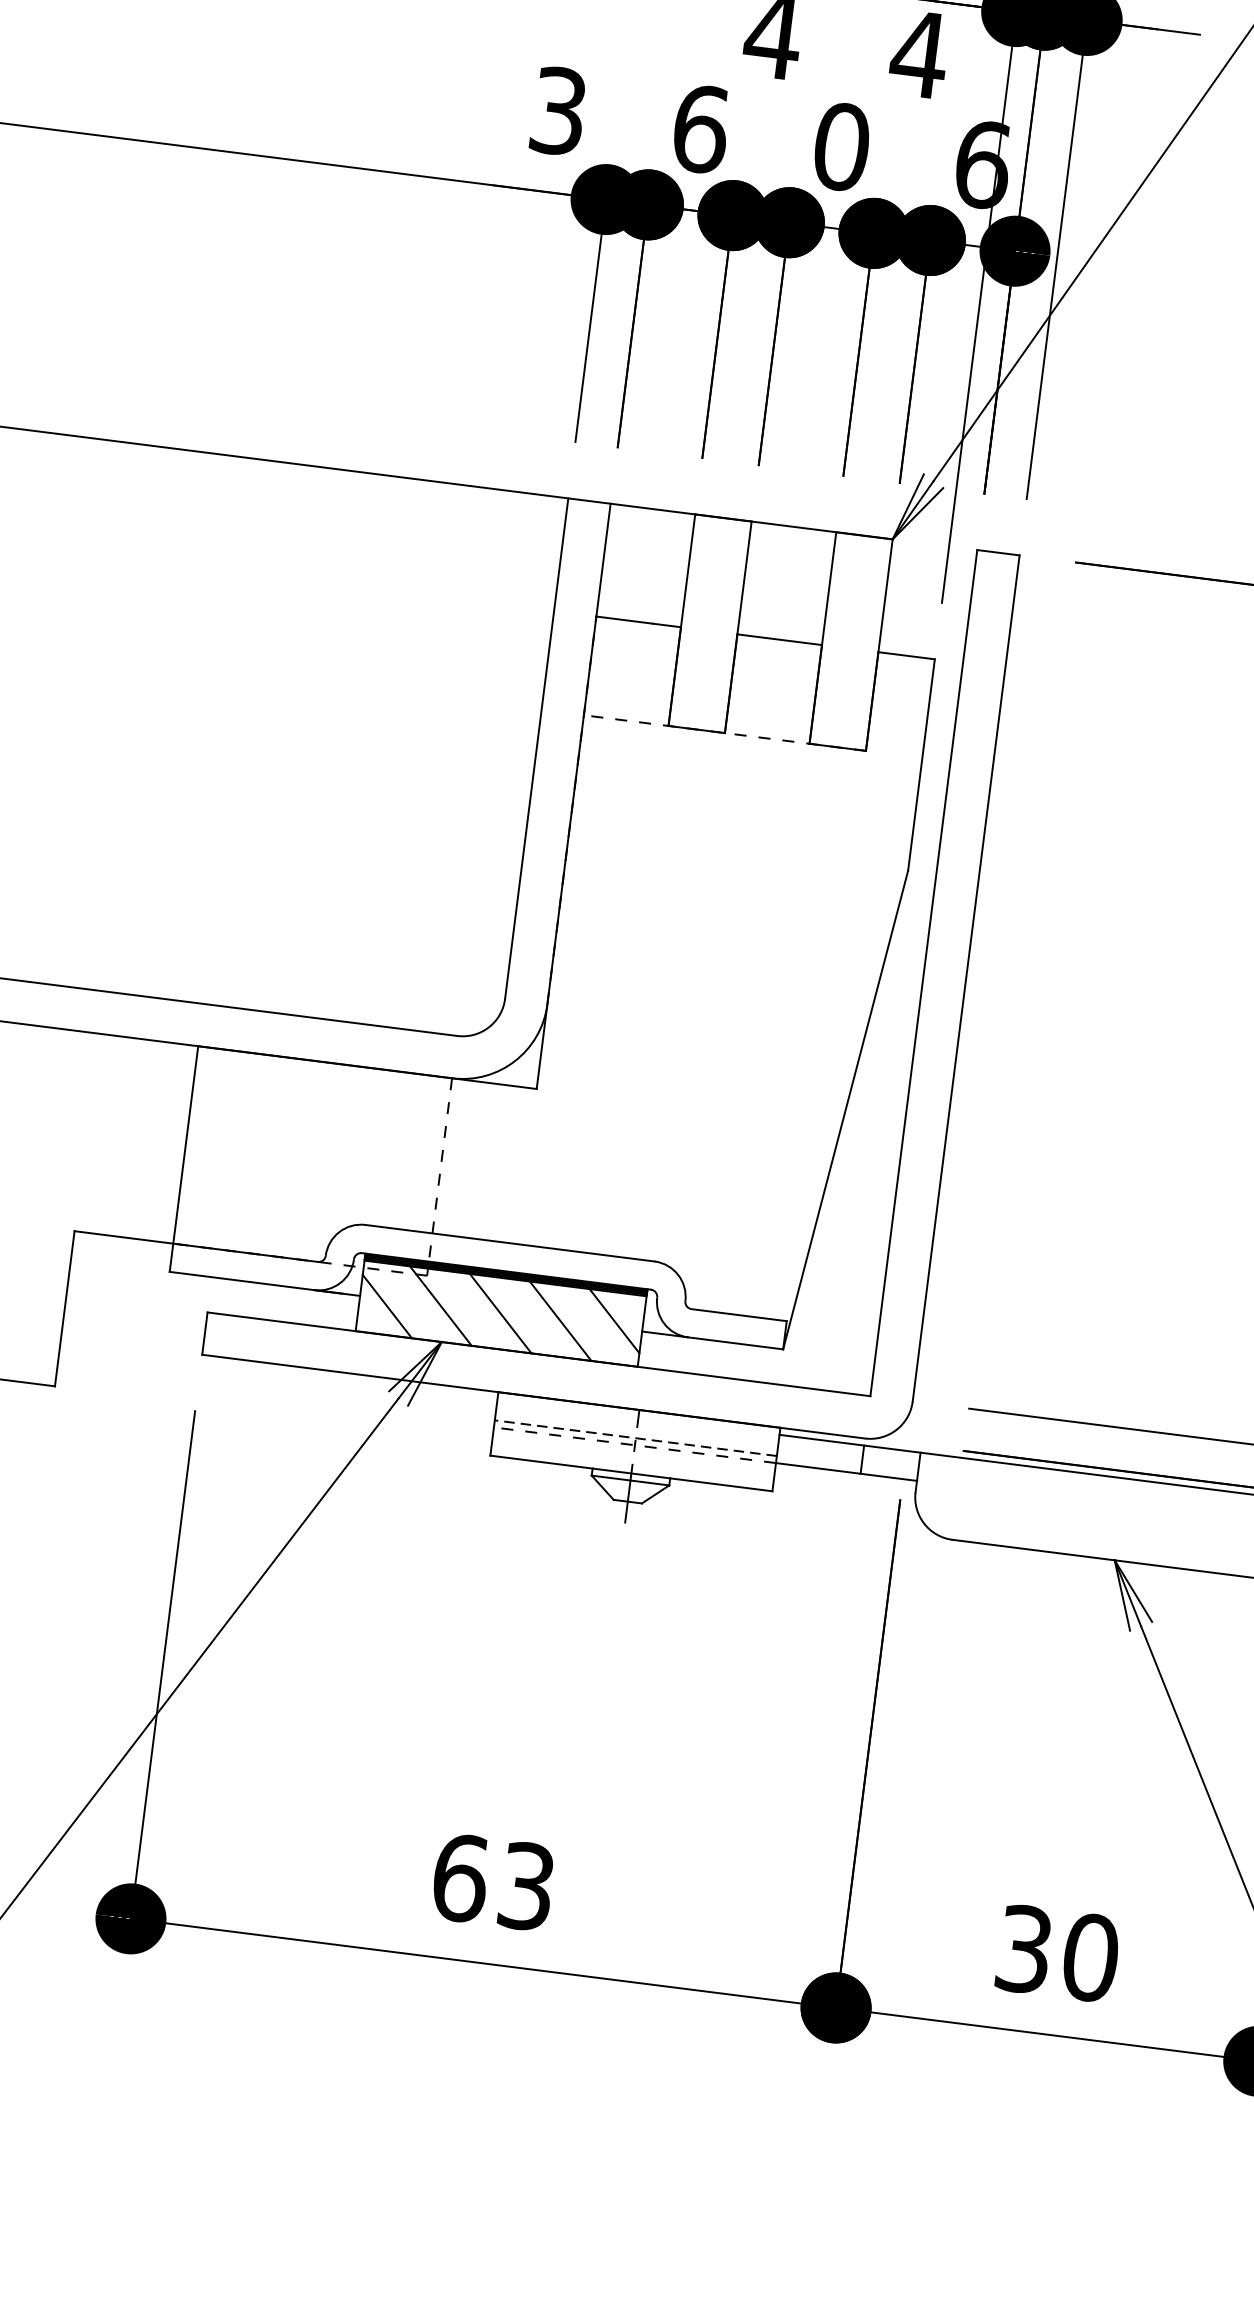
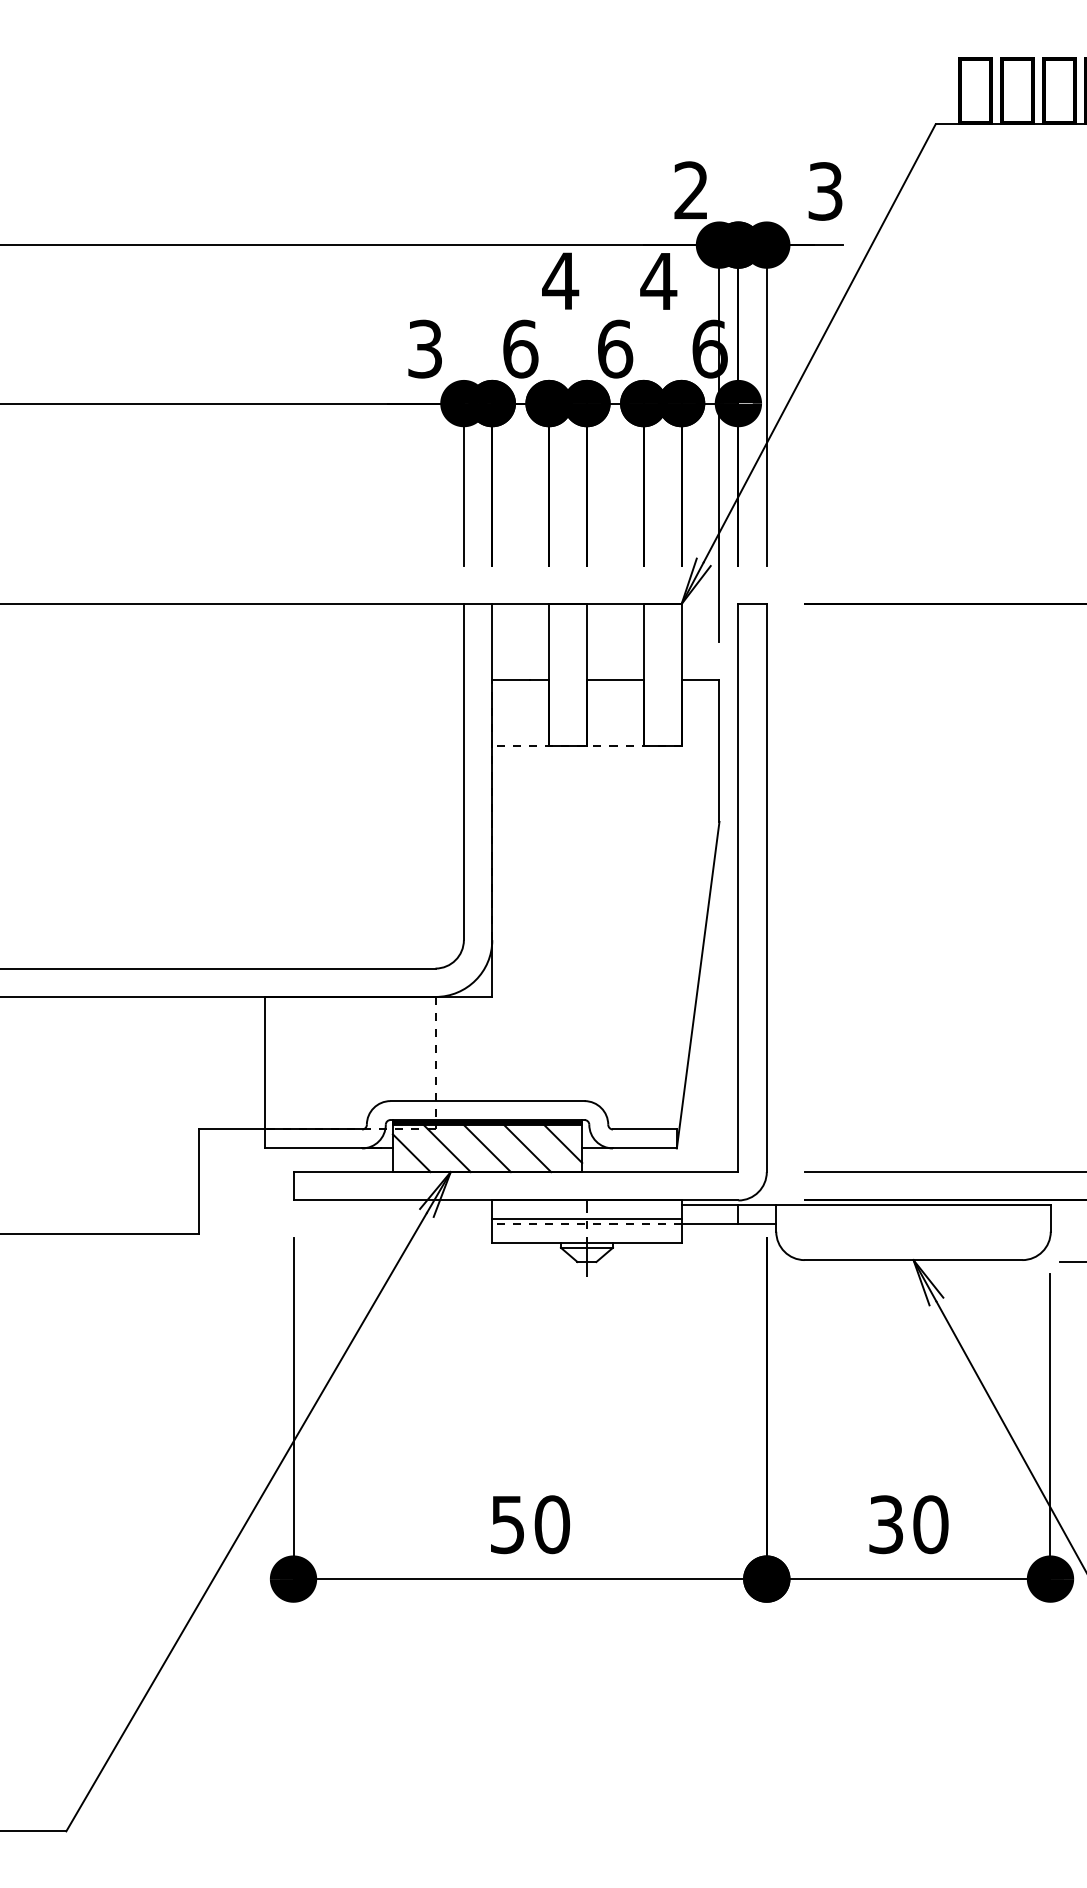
text: (842, 146) -> (615, 348), 0 -> 6
line: (635, 1438) -> (586, 1219), dashed -> solid
text: (494, 1882) -> (530, 1524), 63 -> 50

